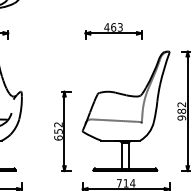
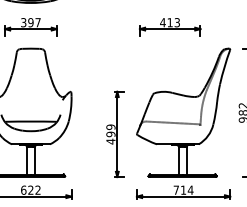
text: (113, 27) -> (169, 22), 463 -> 413
text: (58, 131) -> (110, 134), 652 -> 499

